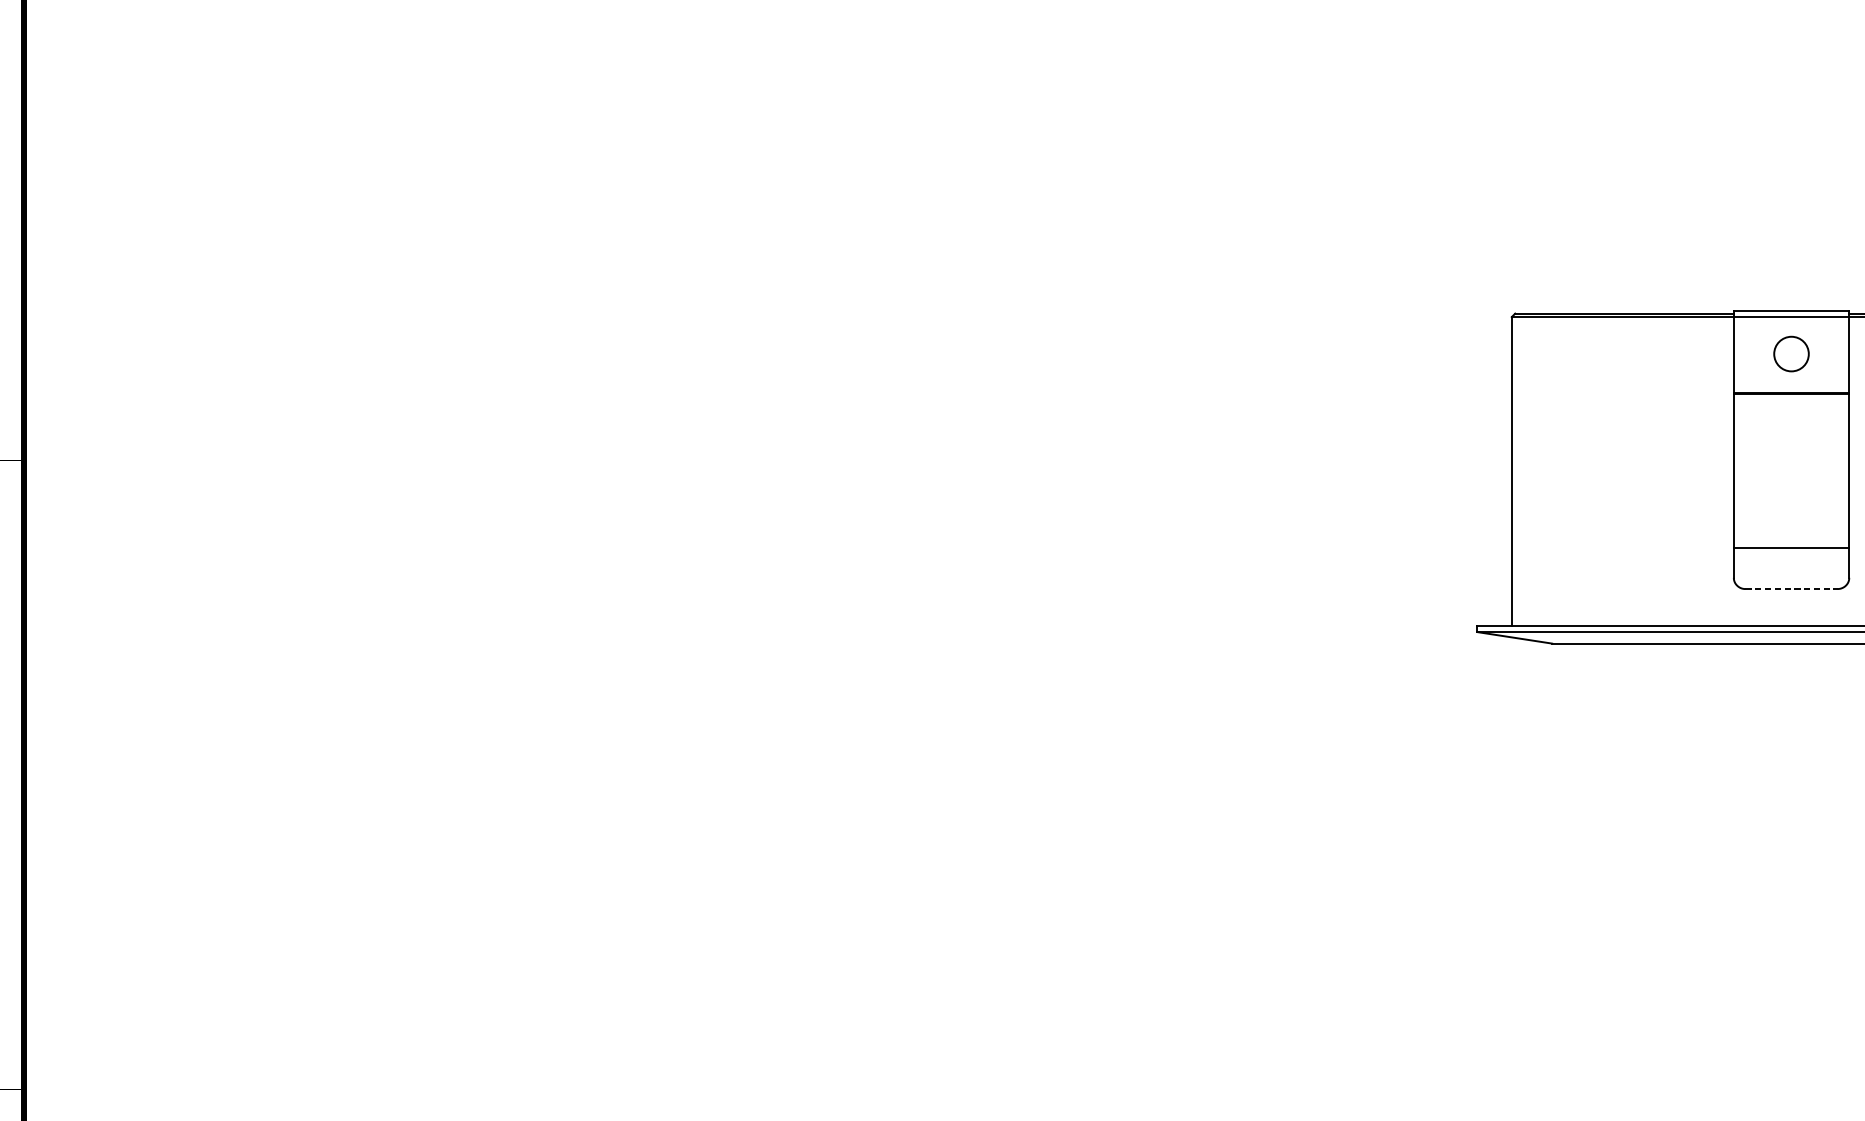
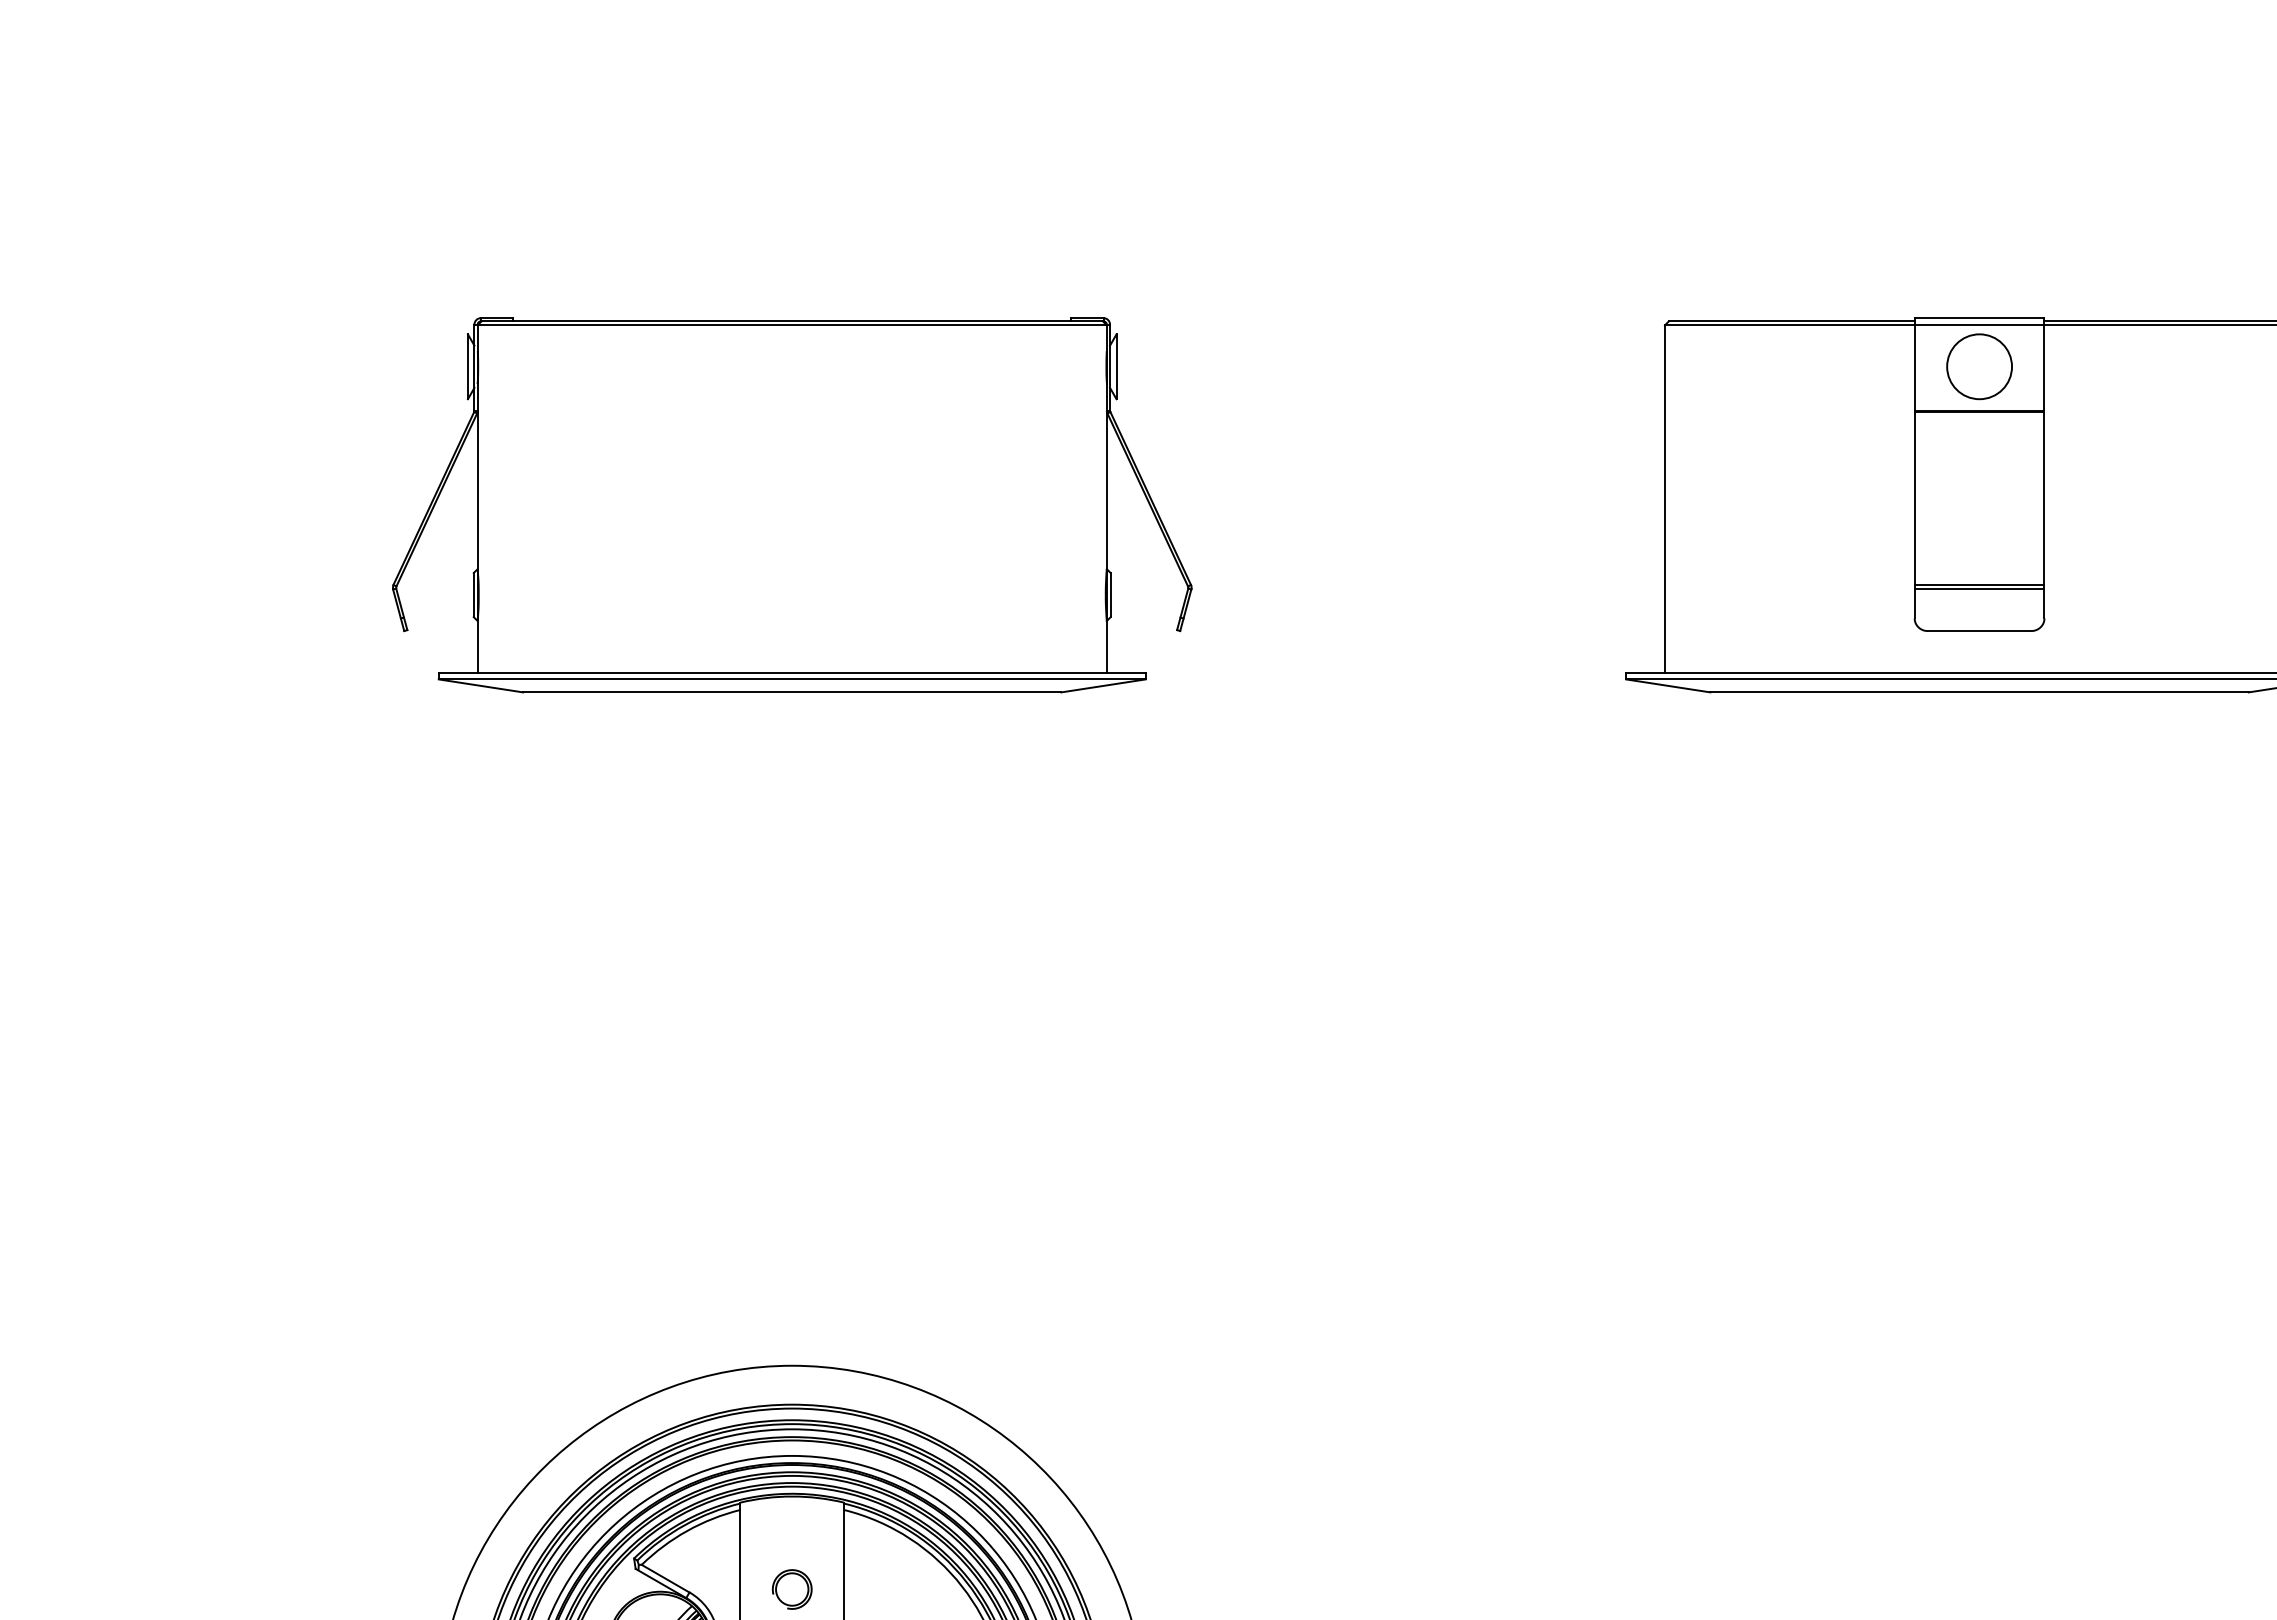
circle: (1791, 353) -> (1979, 366), size x1.67
part: (735, 477) -> (792, 505), added
line: (1791, 552) -> (1979, 589), added
line: (1791, 589) -> (1979, 631), dashed -> solid

